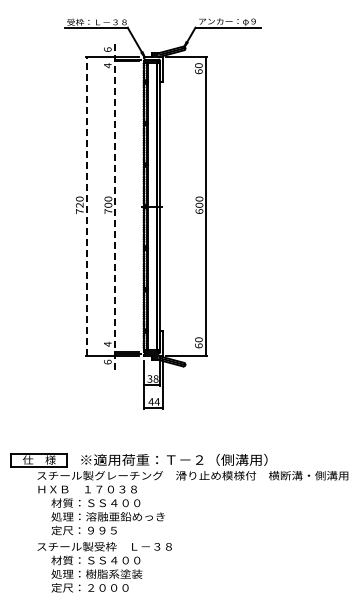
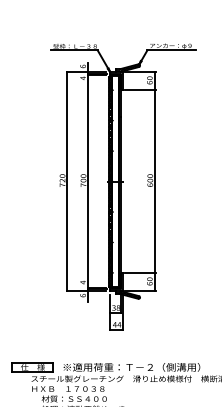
line: (185, 81) -> (140, 89), added
line: (86, 206) -> (67, 181), dashed -> solid
line: (115, 207) -> (88, 182), dashed -> solid
line: (185, 331) -> (140, 273), added

